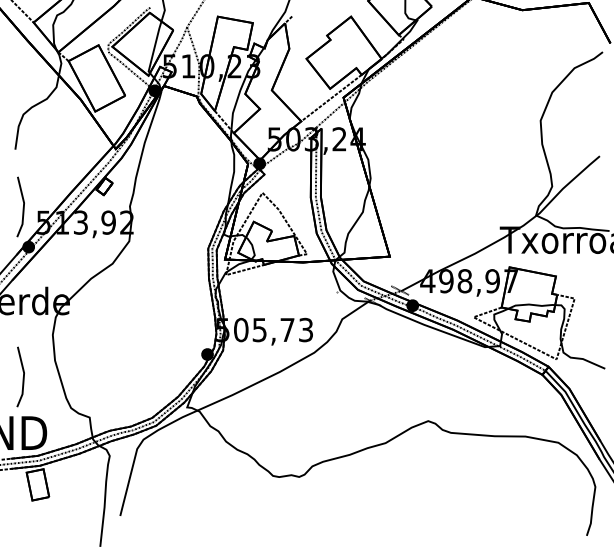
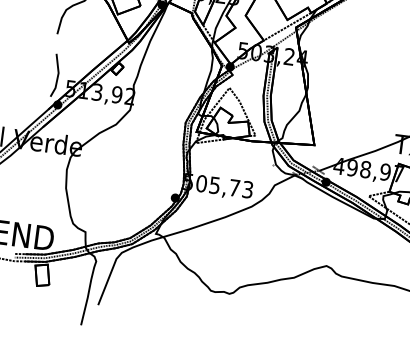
line: (22, 377) -> (41, 197), removed

